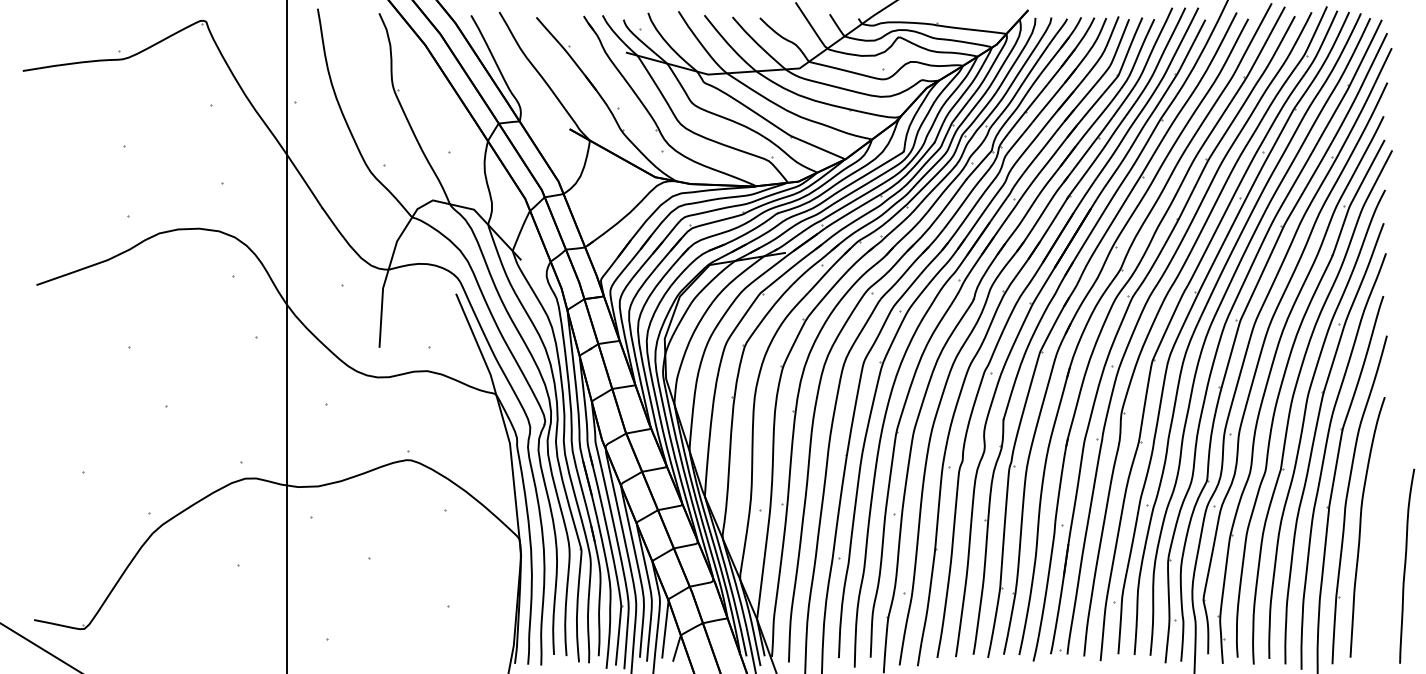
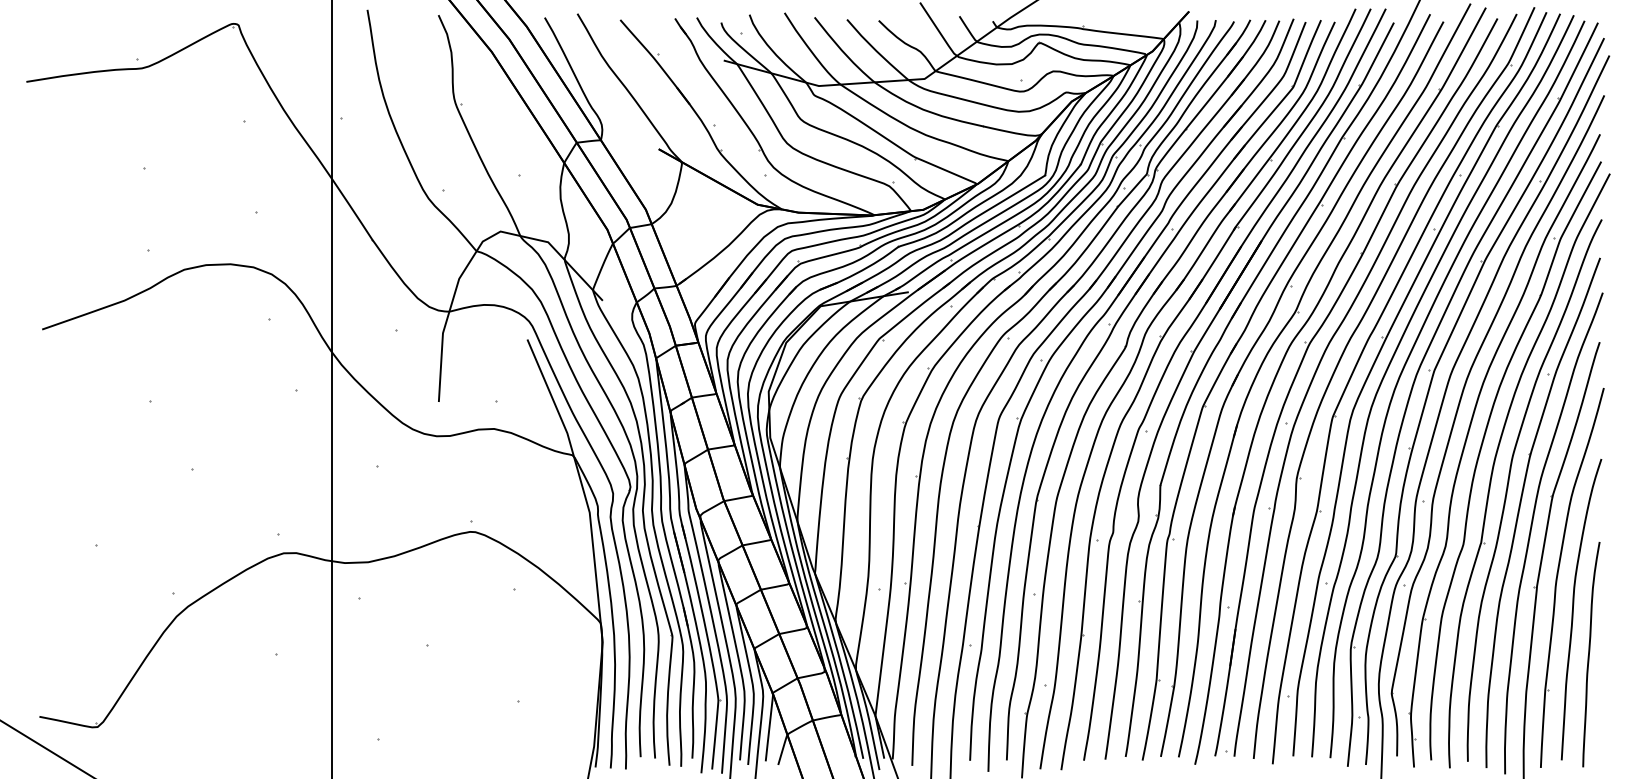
curve: (1406, 564) -> (1590, 652), moved

